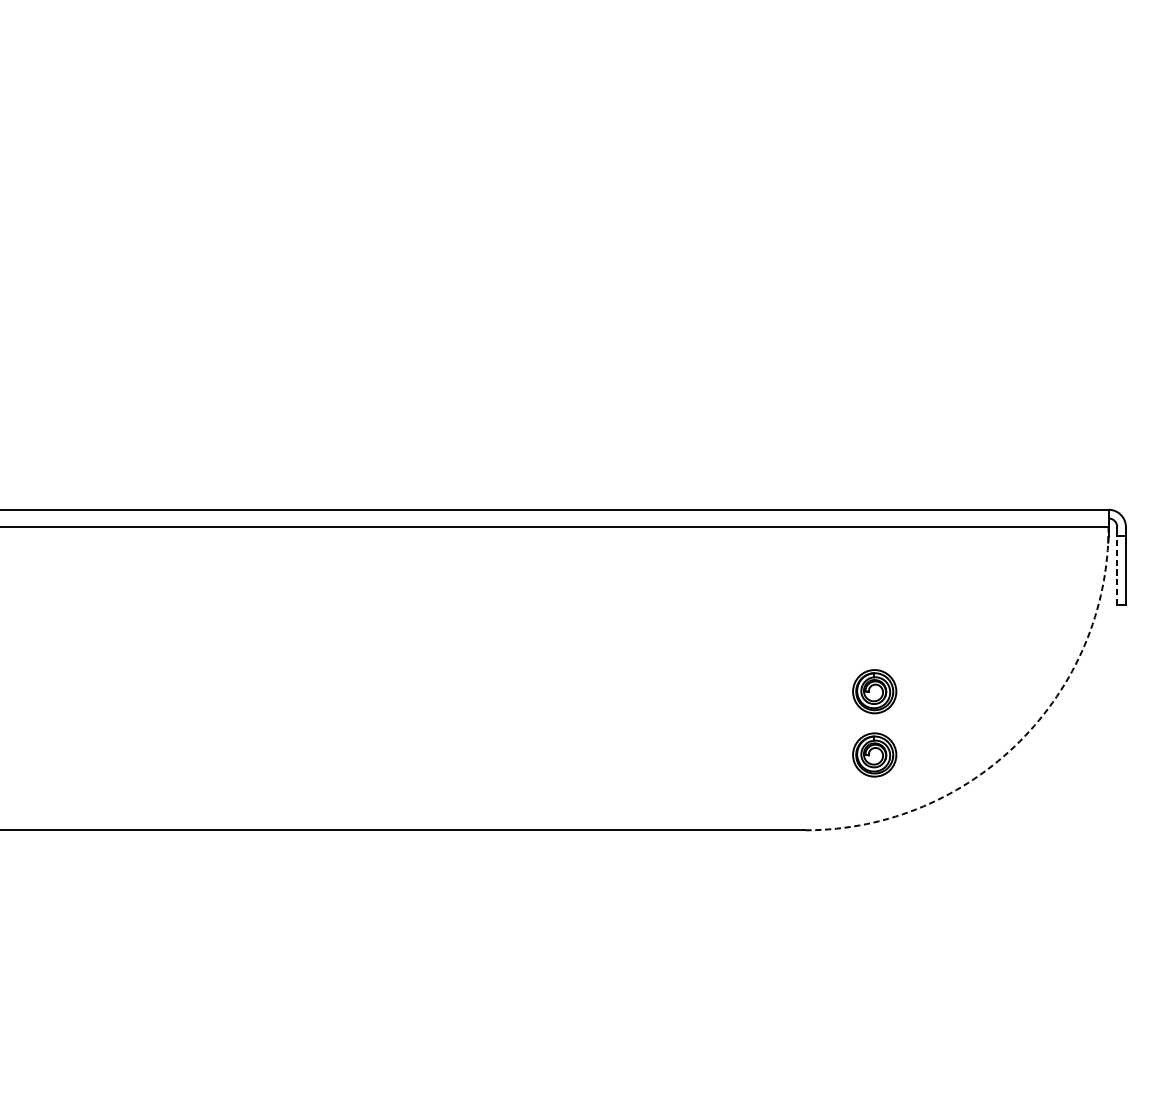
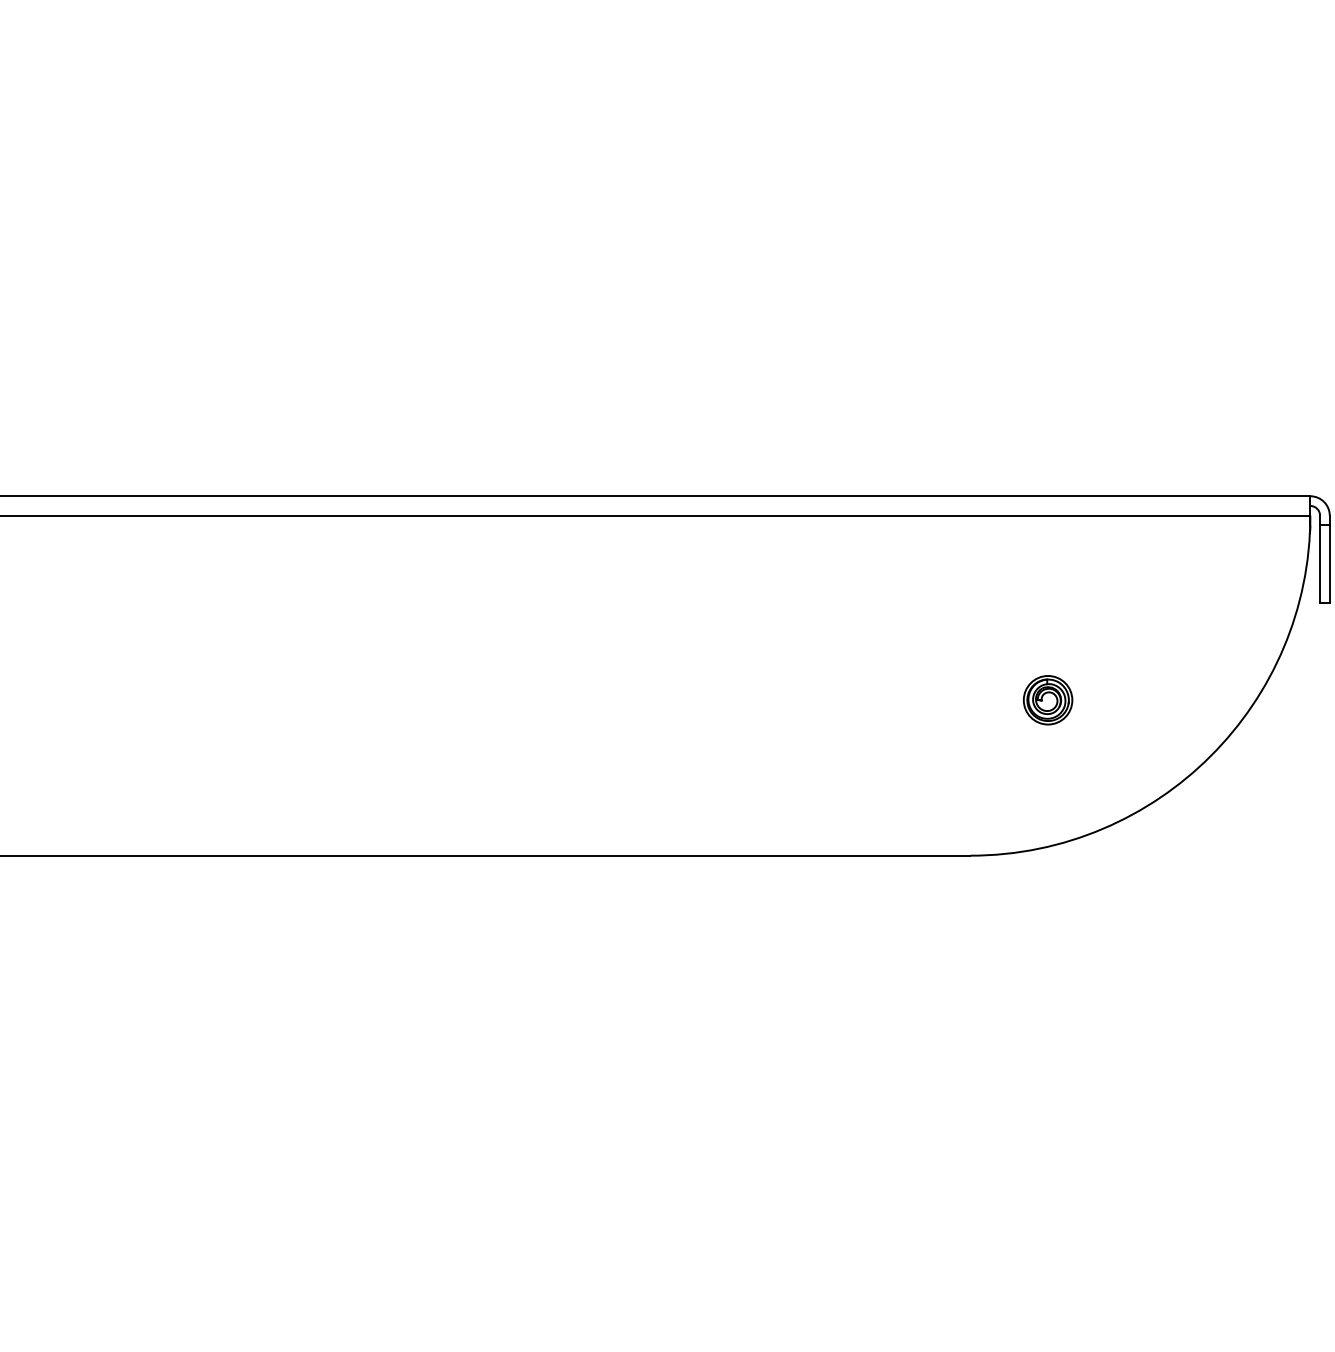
line: (1117, 570) -> (1320, 564), dashed -> solid
arc: (1019, 741) -> (1210, 756), dashed -> solid
part: (874, 755) -> (1047, 771), removed

